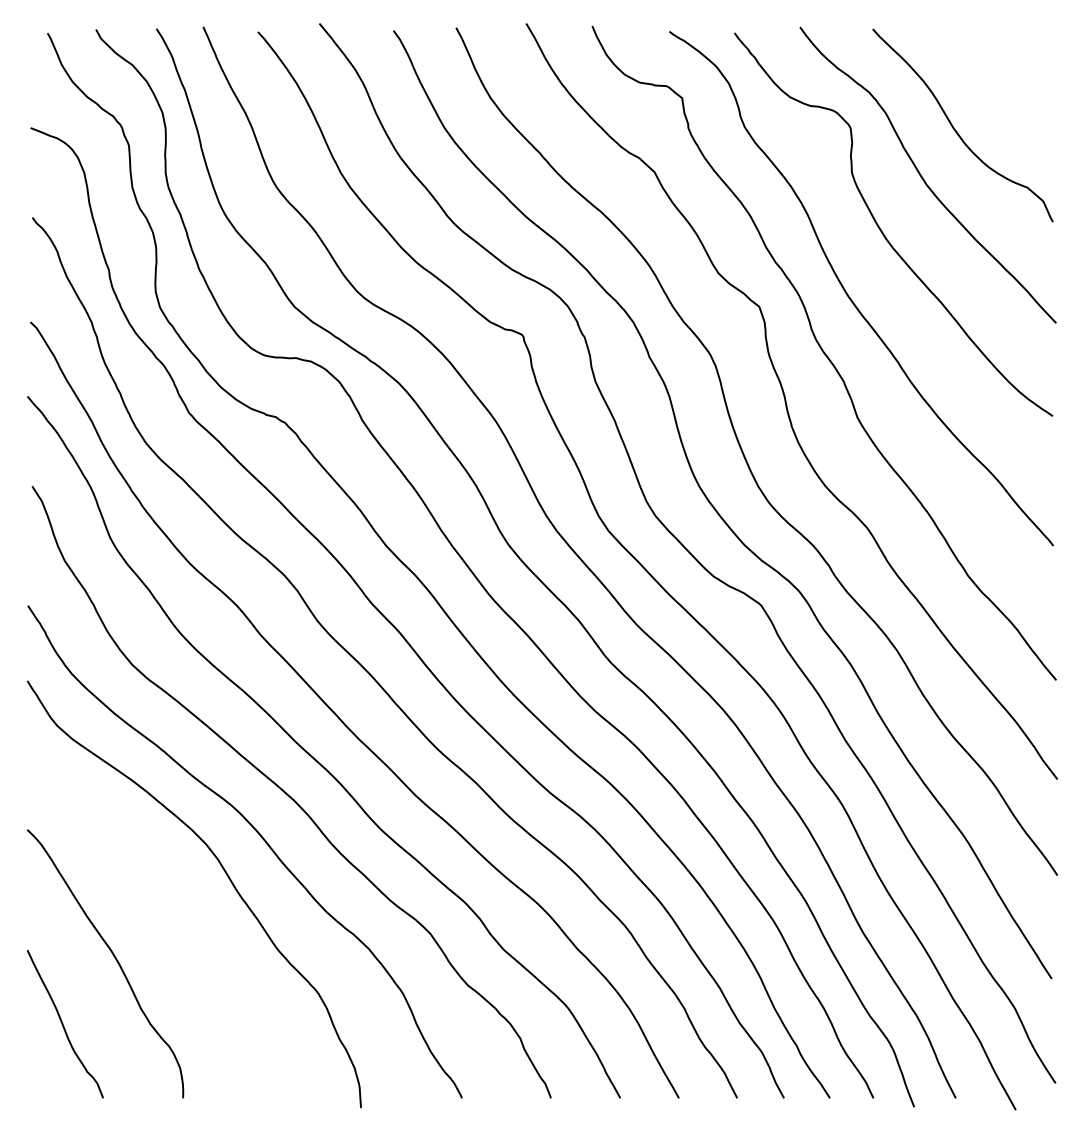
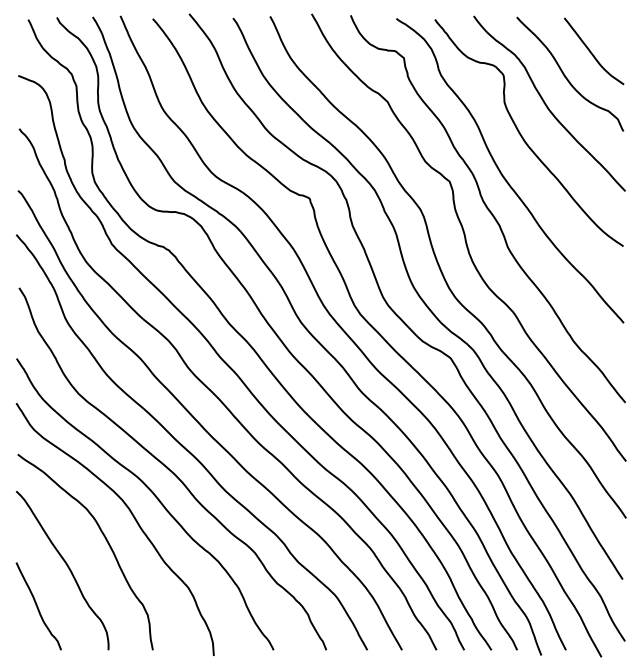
curve: (998, 87) -> (591, 51), added
curve: (176, 909) -> (104, 538), added

